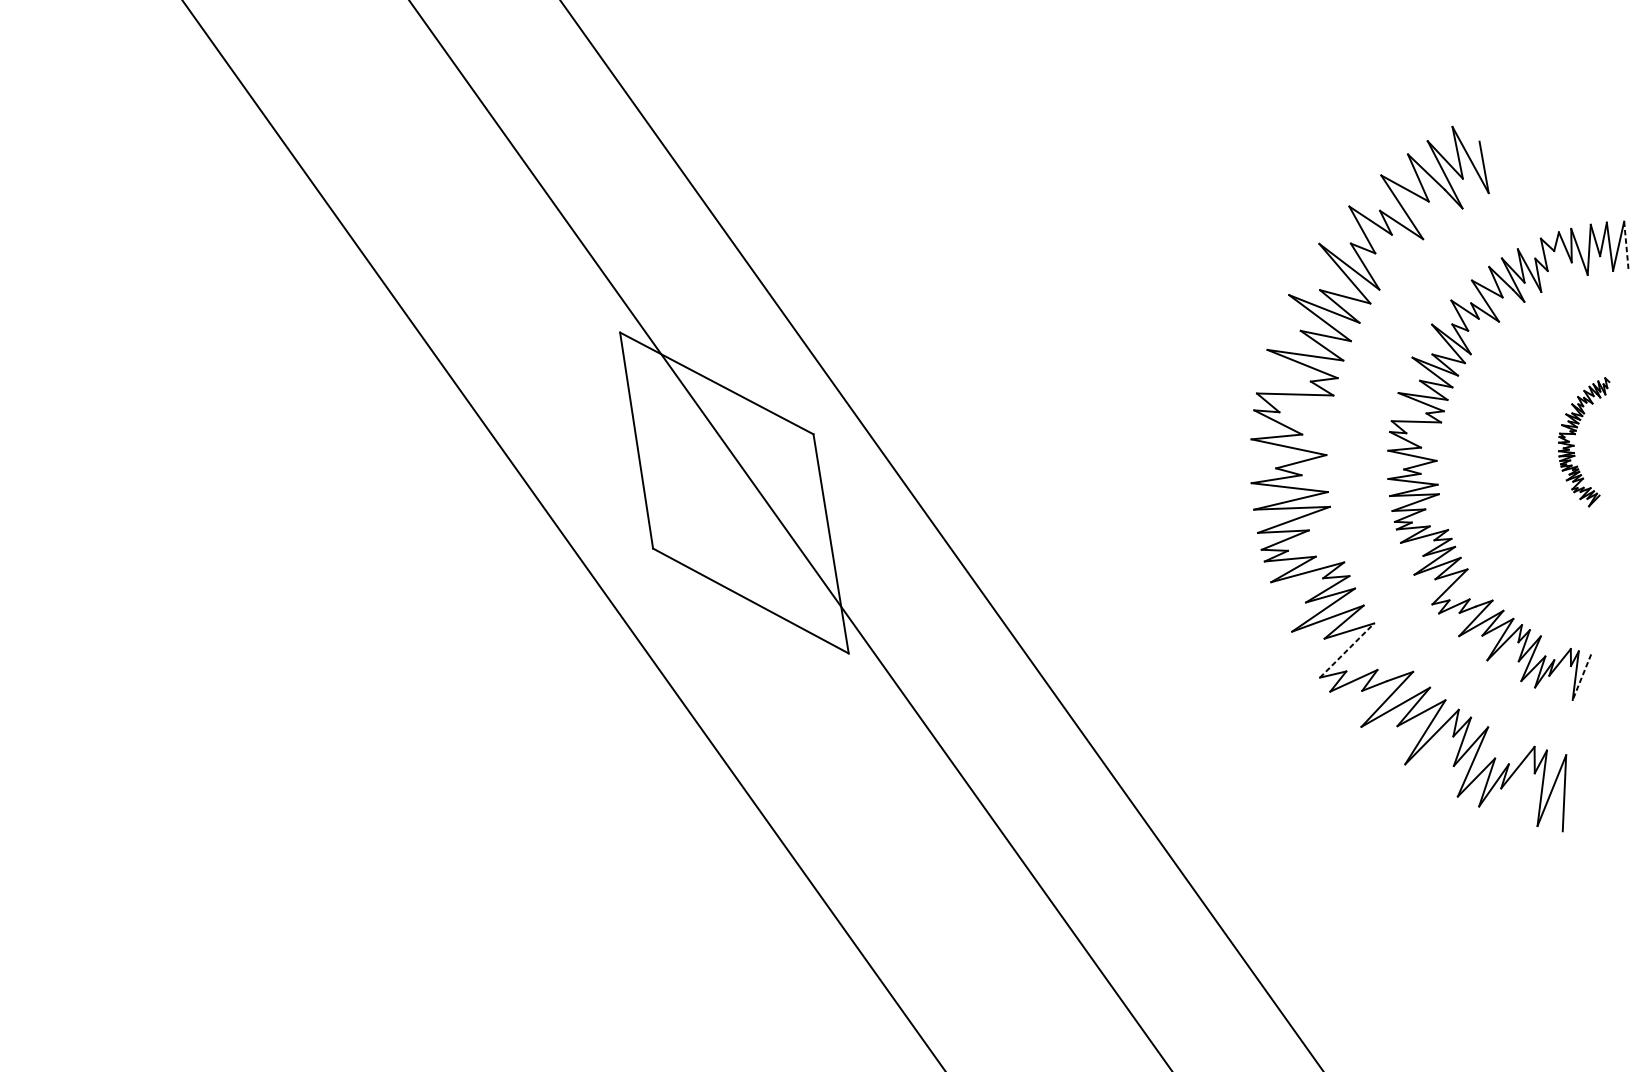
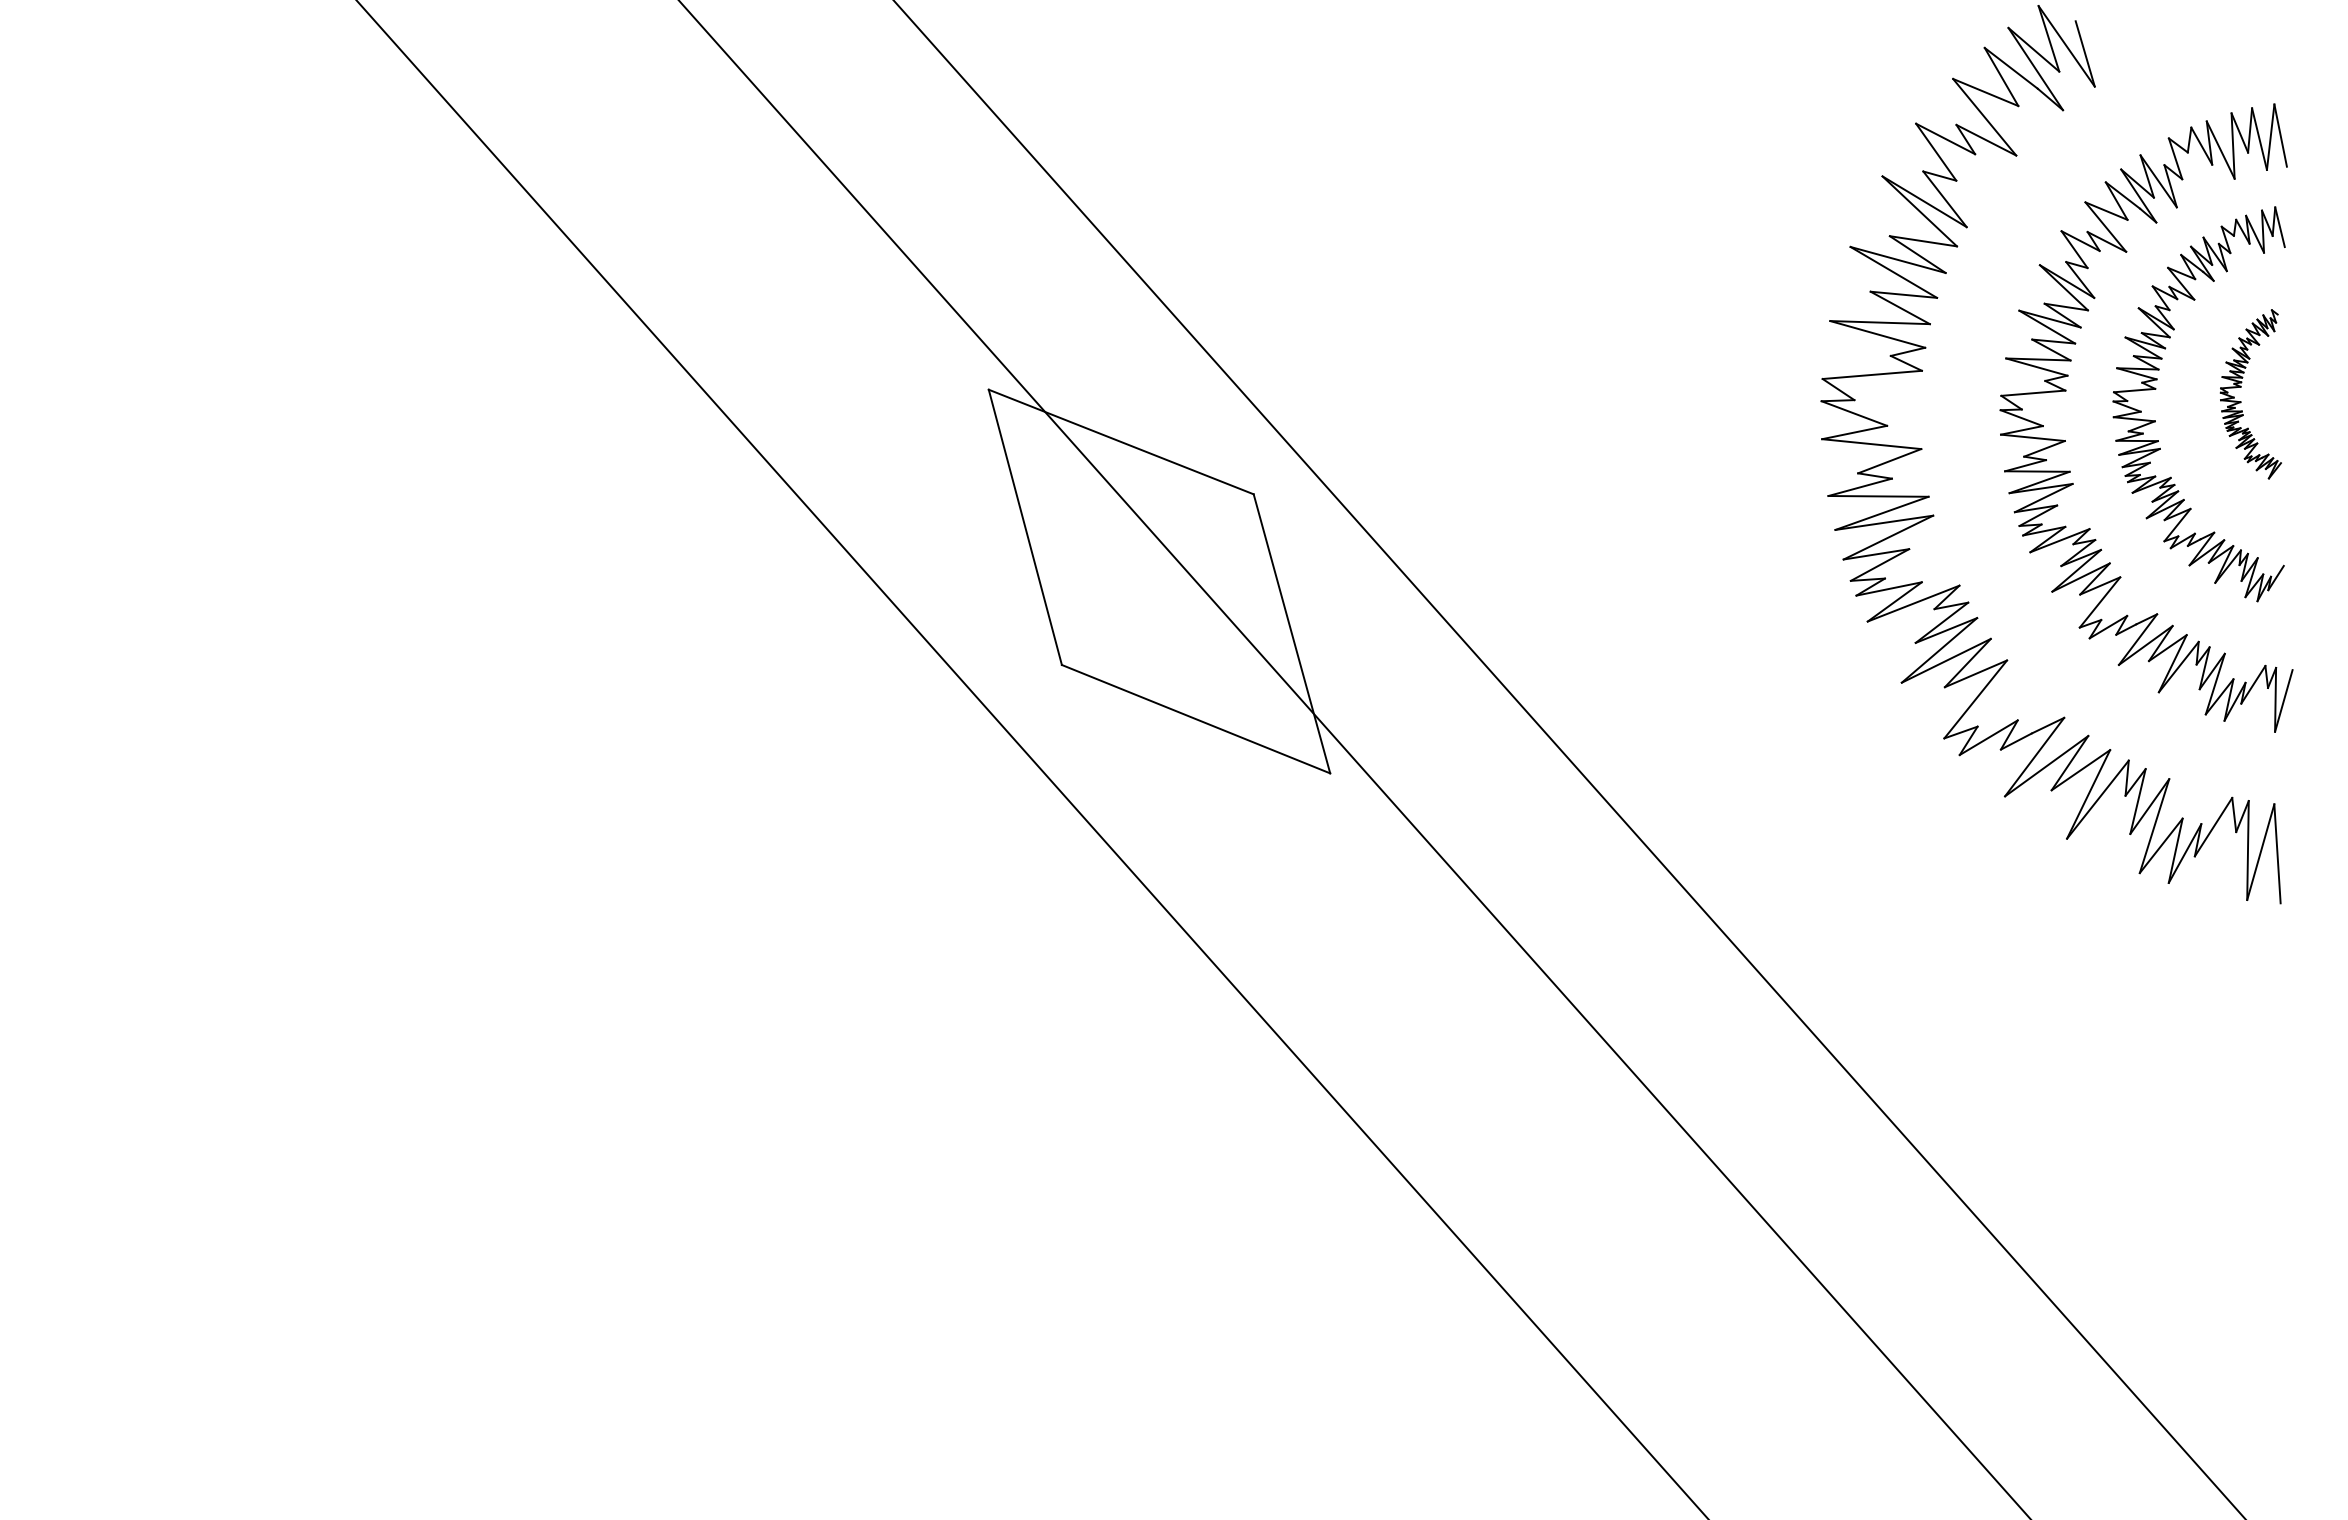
line: (1626, 245) -> (2280, 135), dashed -> solid
part: (1510, 429) -> (2156, 389), added
line: (1346, 650) -> (1975, 699), dashed -> solid
line: (1581, 677) -> (2283, 701), dashed -> solid

